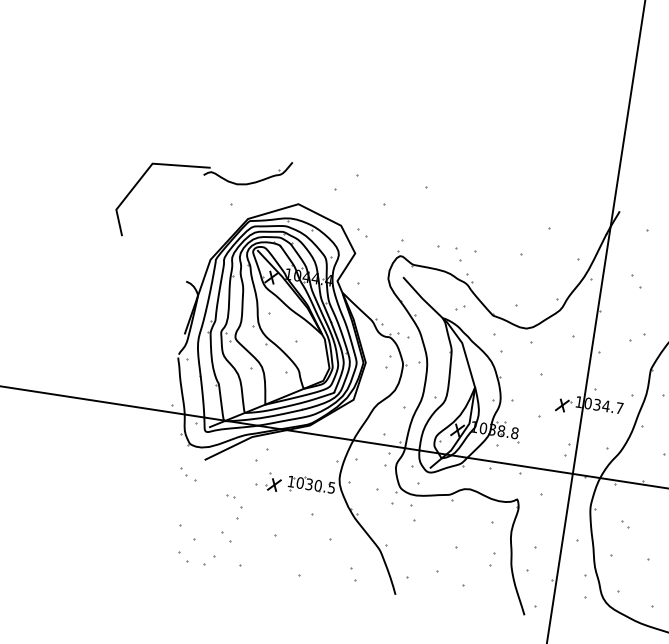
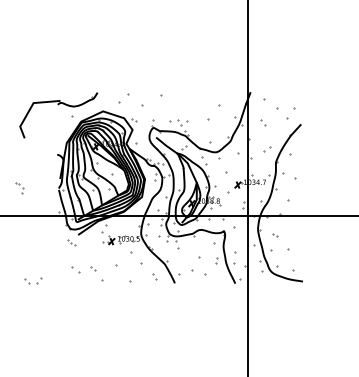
part: (233, 506) -> (19, 188), moved
part: (196, 558) -> (33, 280), moved

